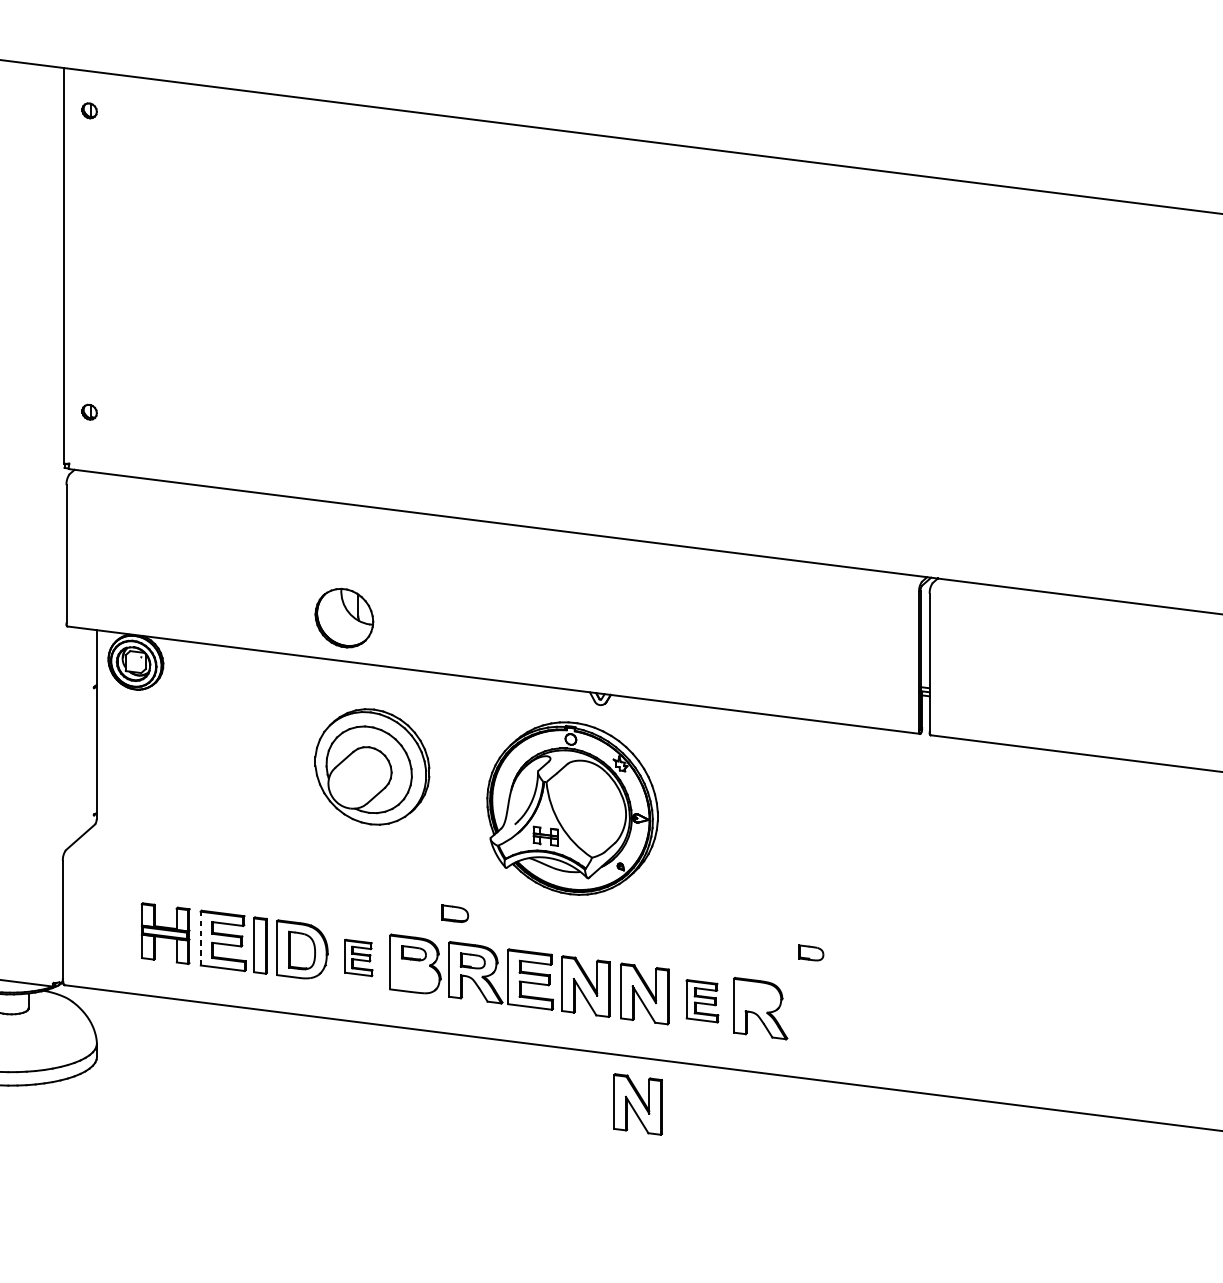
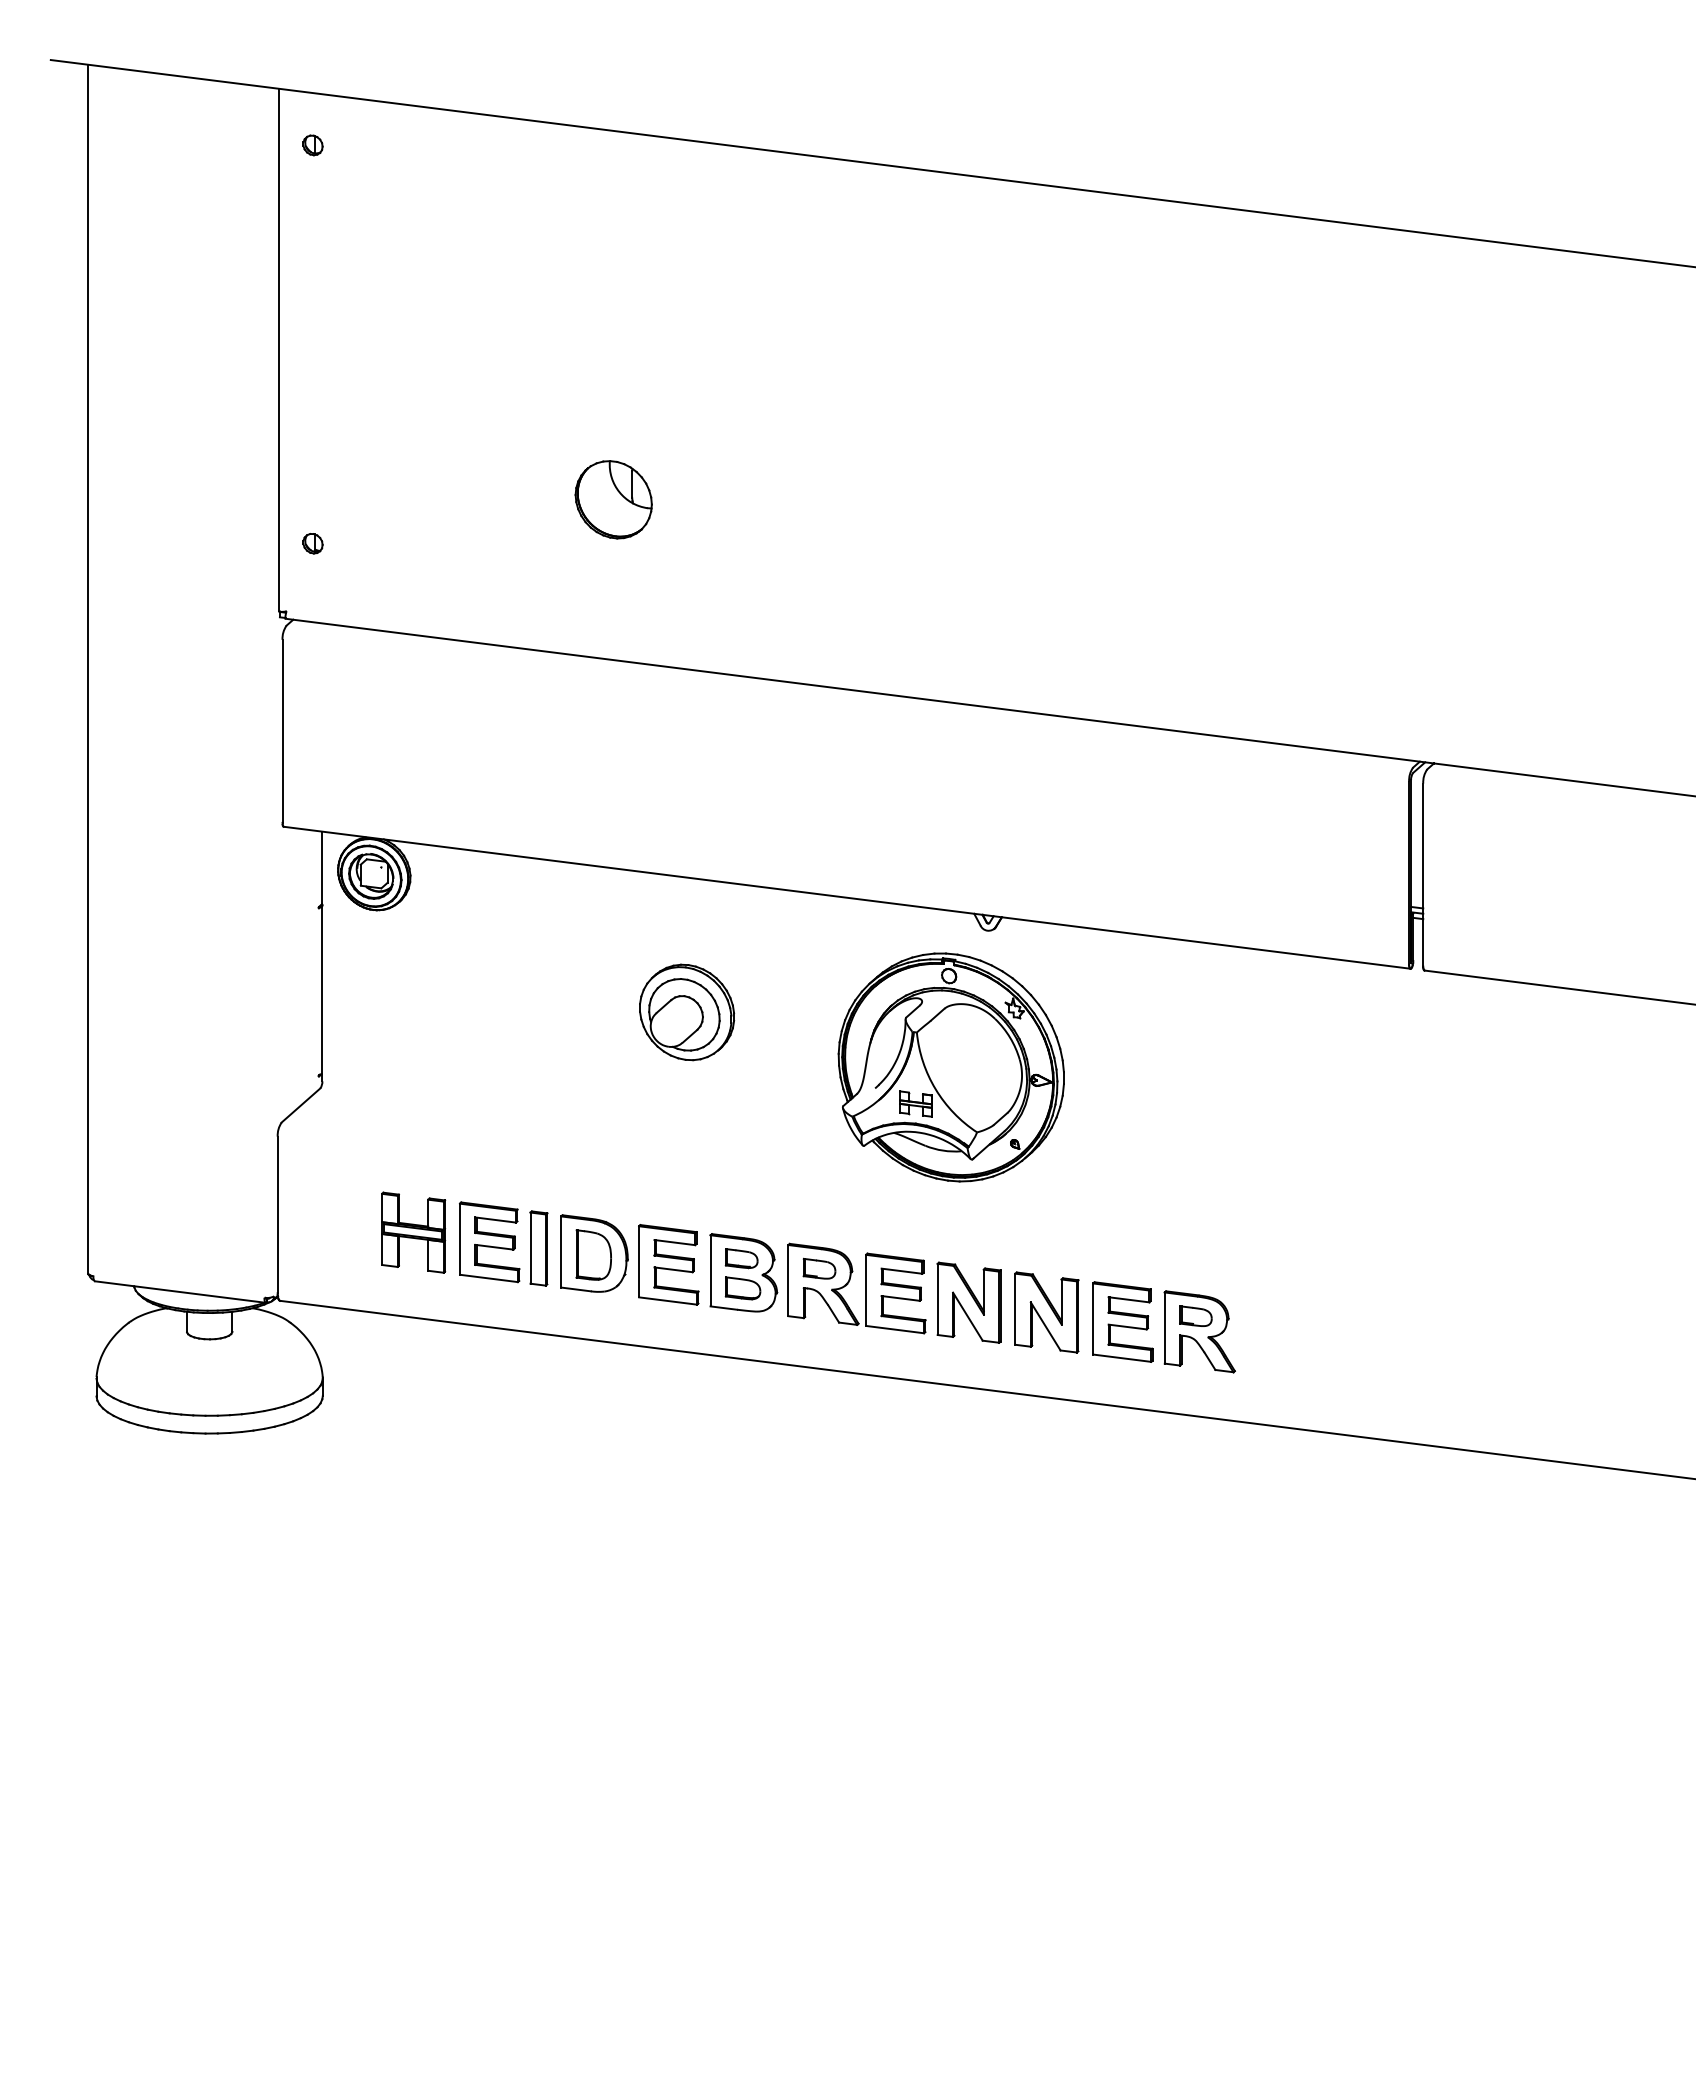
part: (344, 617) -> (613, 499), moved
part: (372, 767) -> (687, 1012), size x0.62
part: (454, 913) -> (742, 1288), moved
line: (201, 938) -> (460, 1239), dashed -> solid
part: (811, 952) -> (1195, 1315), moved
part: (358, 957) -> (668, 1264), size x1.67
part: (702, 1000) -> (1122, 1321), size x1.43
part: (637, 1104) -> (1037, 1458), removed

